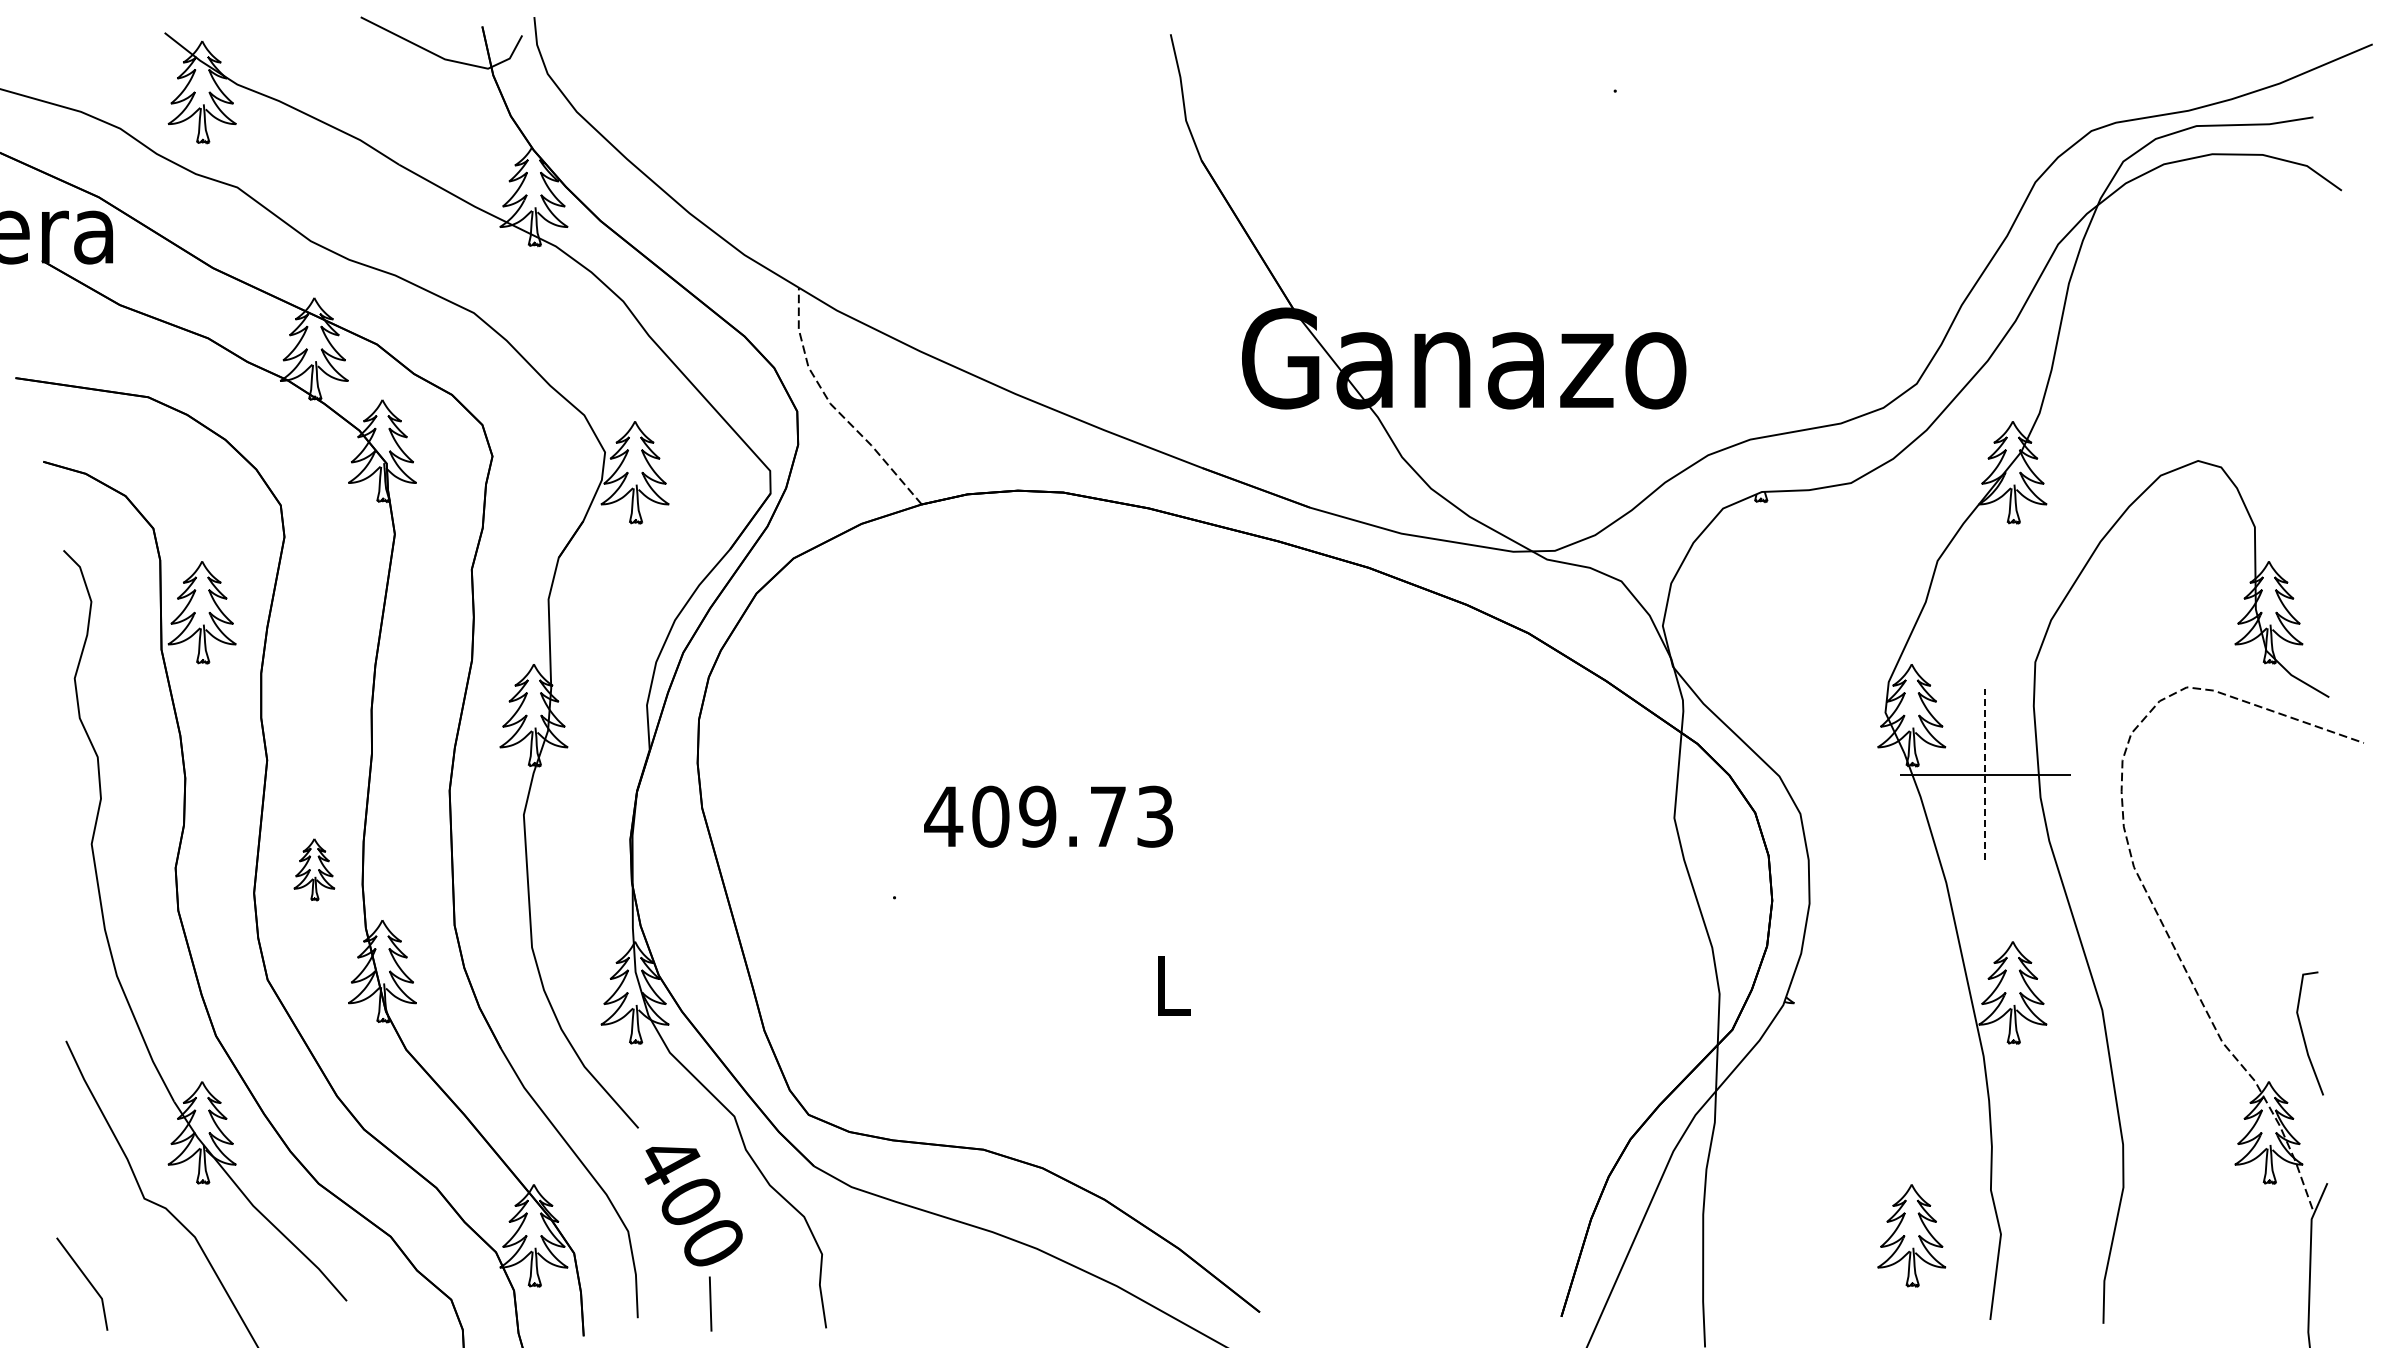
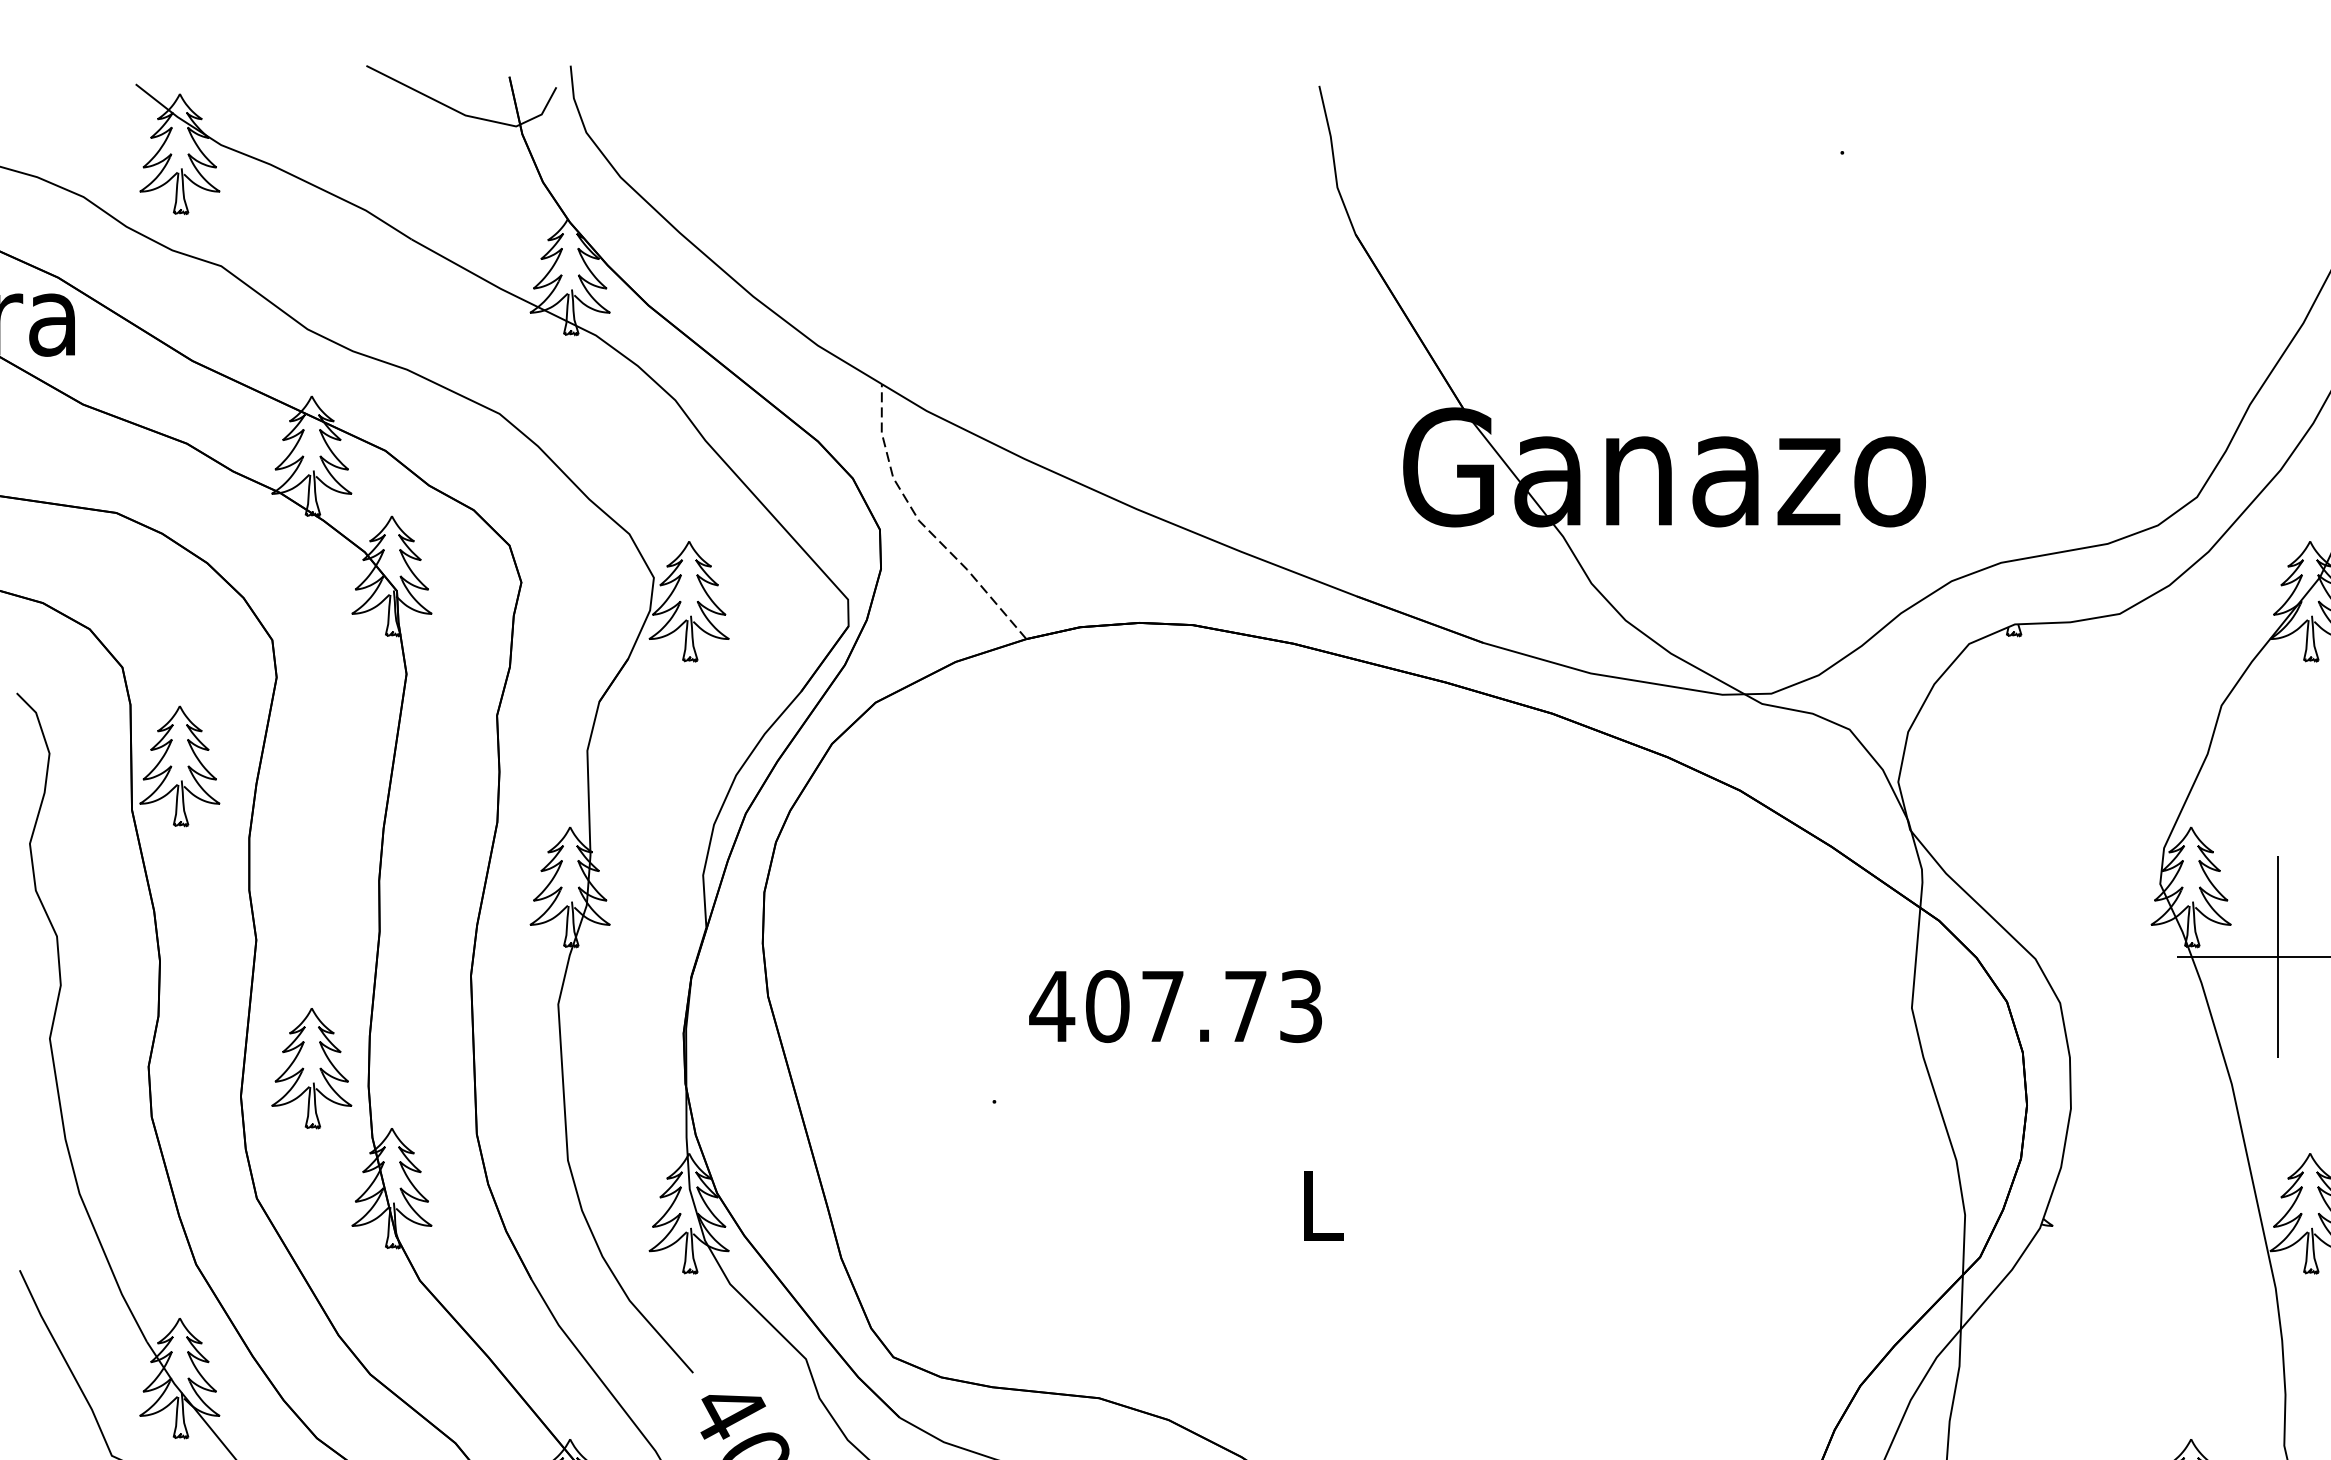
line: (1985, 774) -> (2277, 956), dashed -> solid
text: (1037, 816) -> (1162, 1006), 409.73 -> 407.73
part: (314, 869) -> (311, 1068), size x1.67

